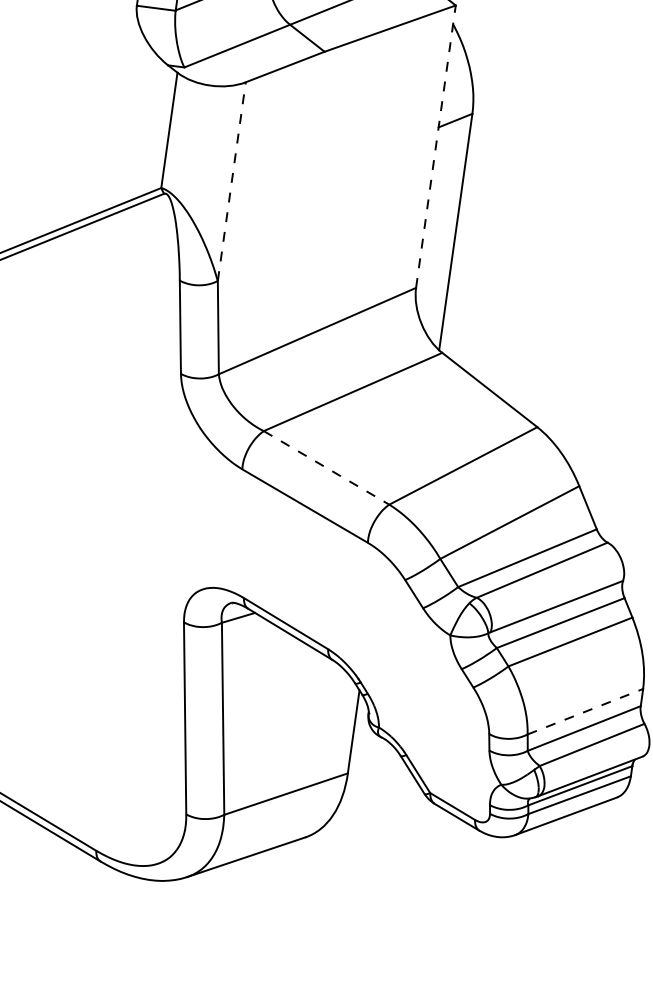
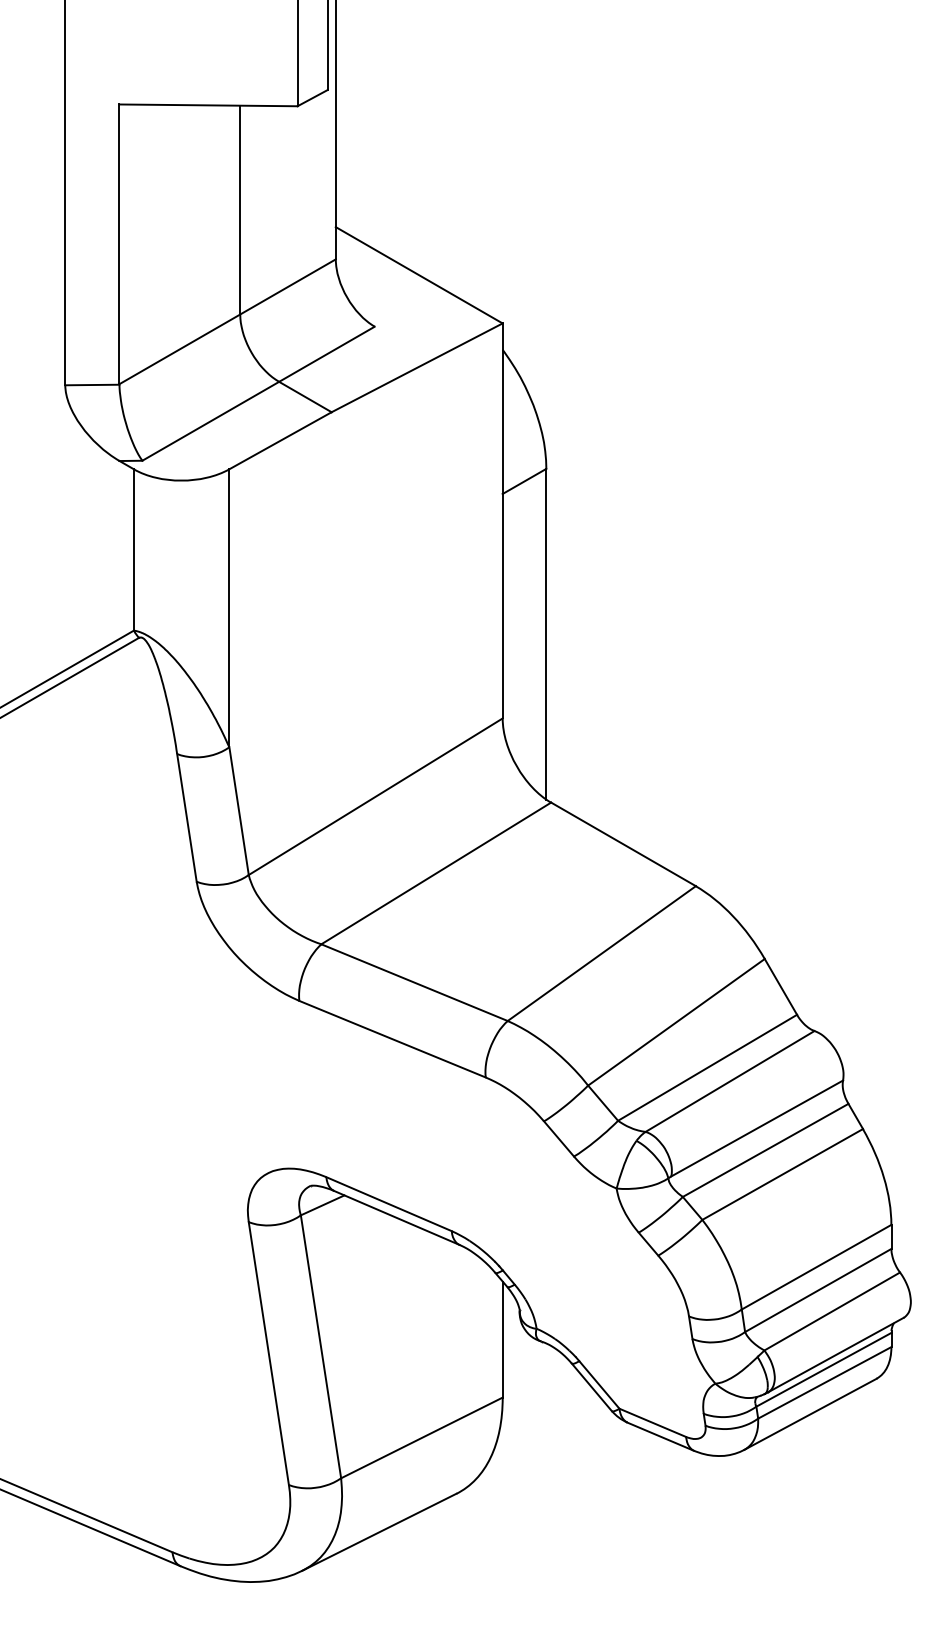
line: (435, 146) -> (502, 520), dashed -> solid
line: (231, 181) -> (229, 607), dashed -> solid
line: (326, 467) -> (414, 982), dashed -> solid
line: (585, 711) -> (816, 1267), dashed -> solid

